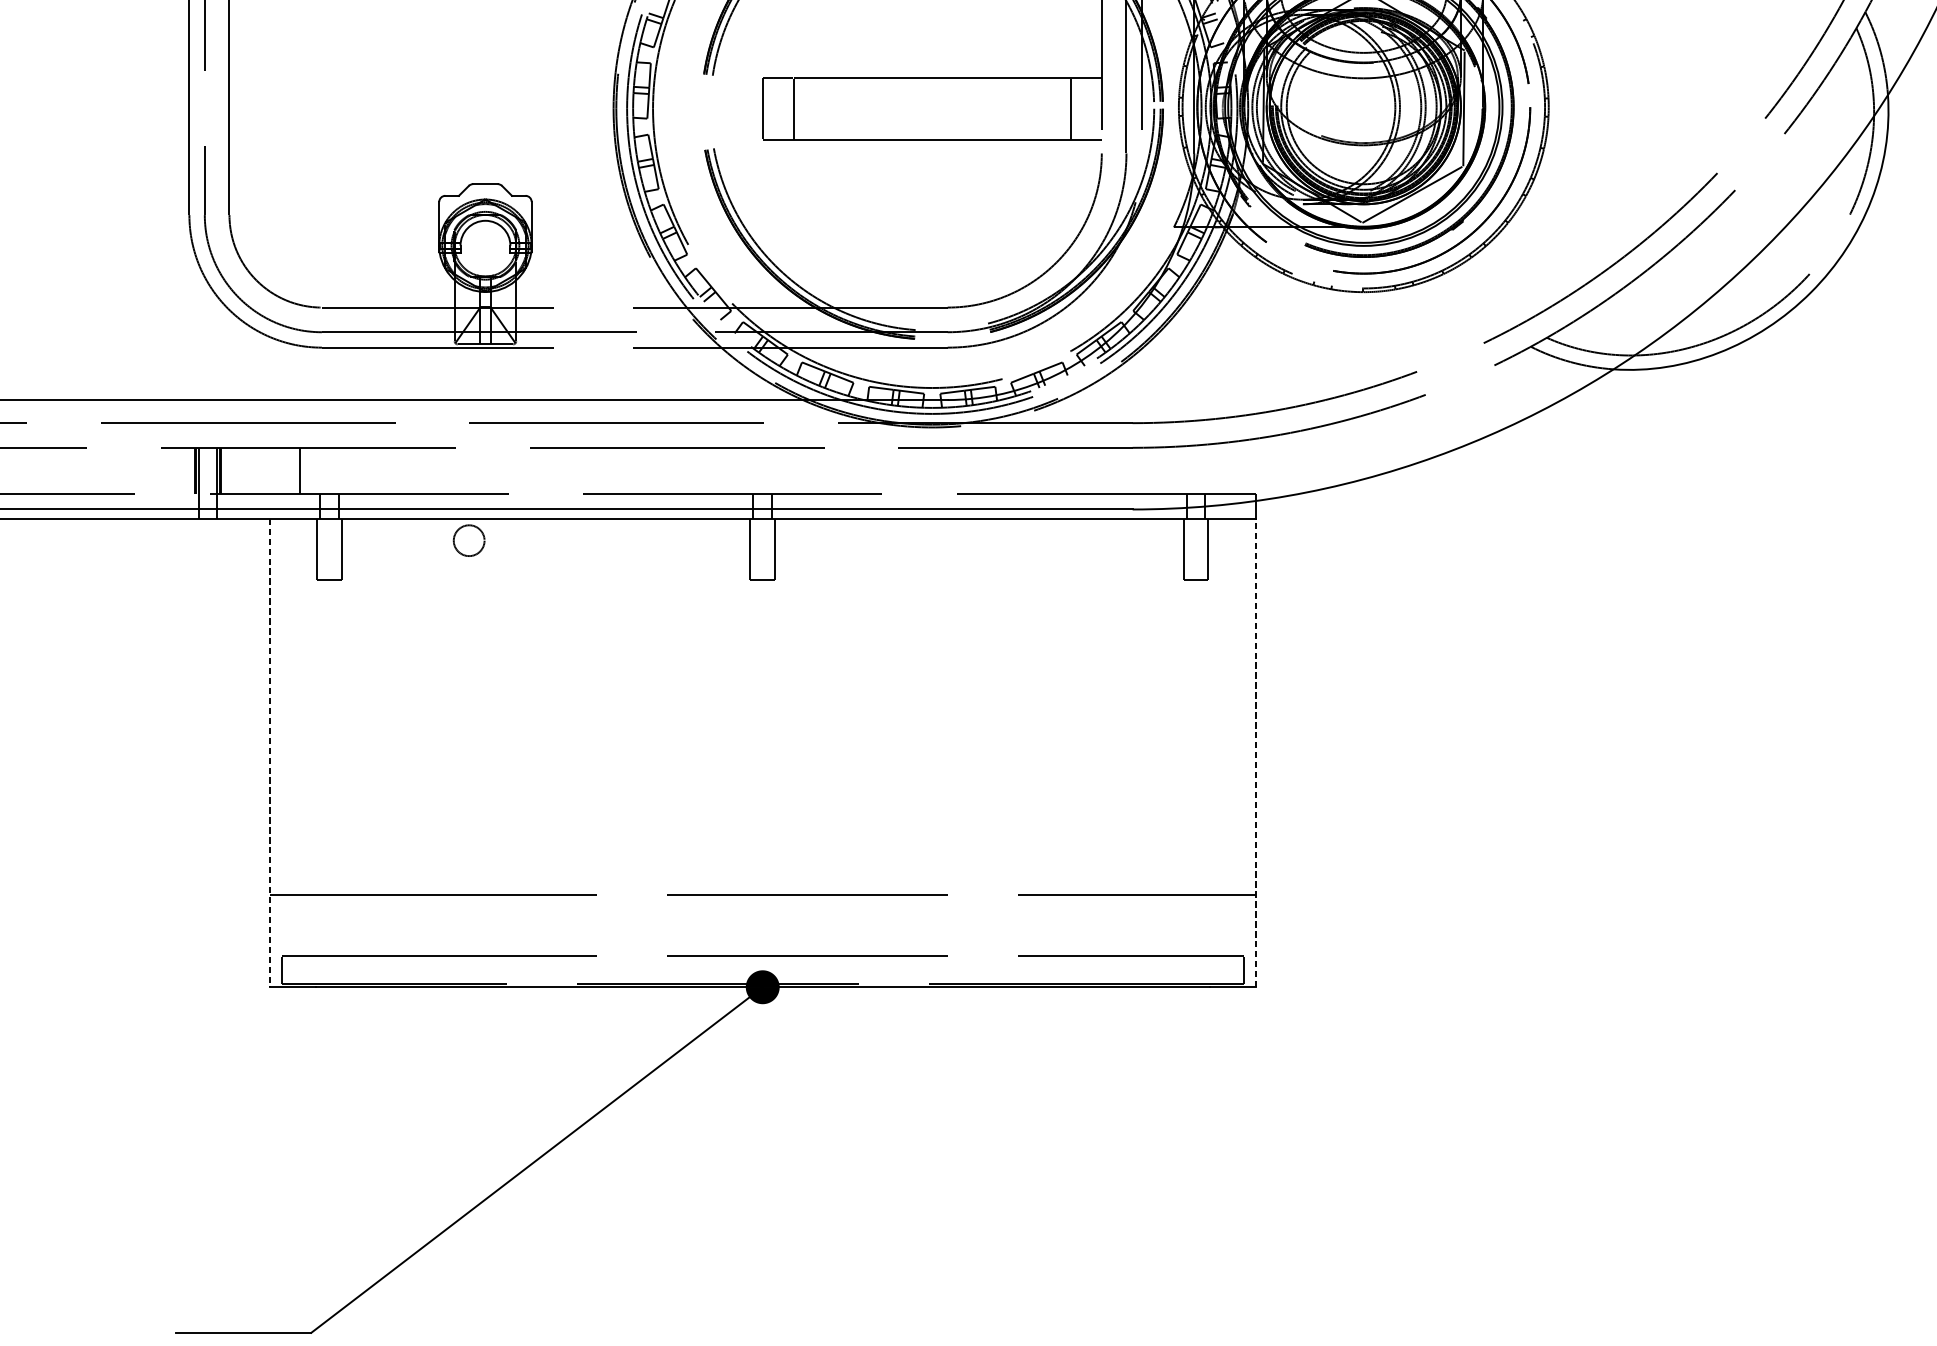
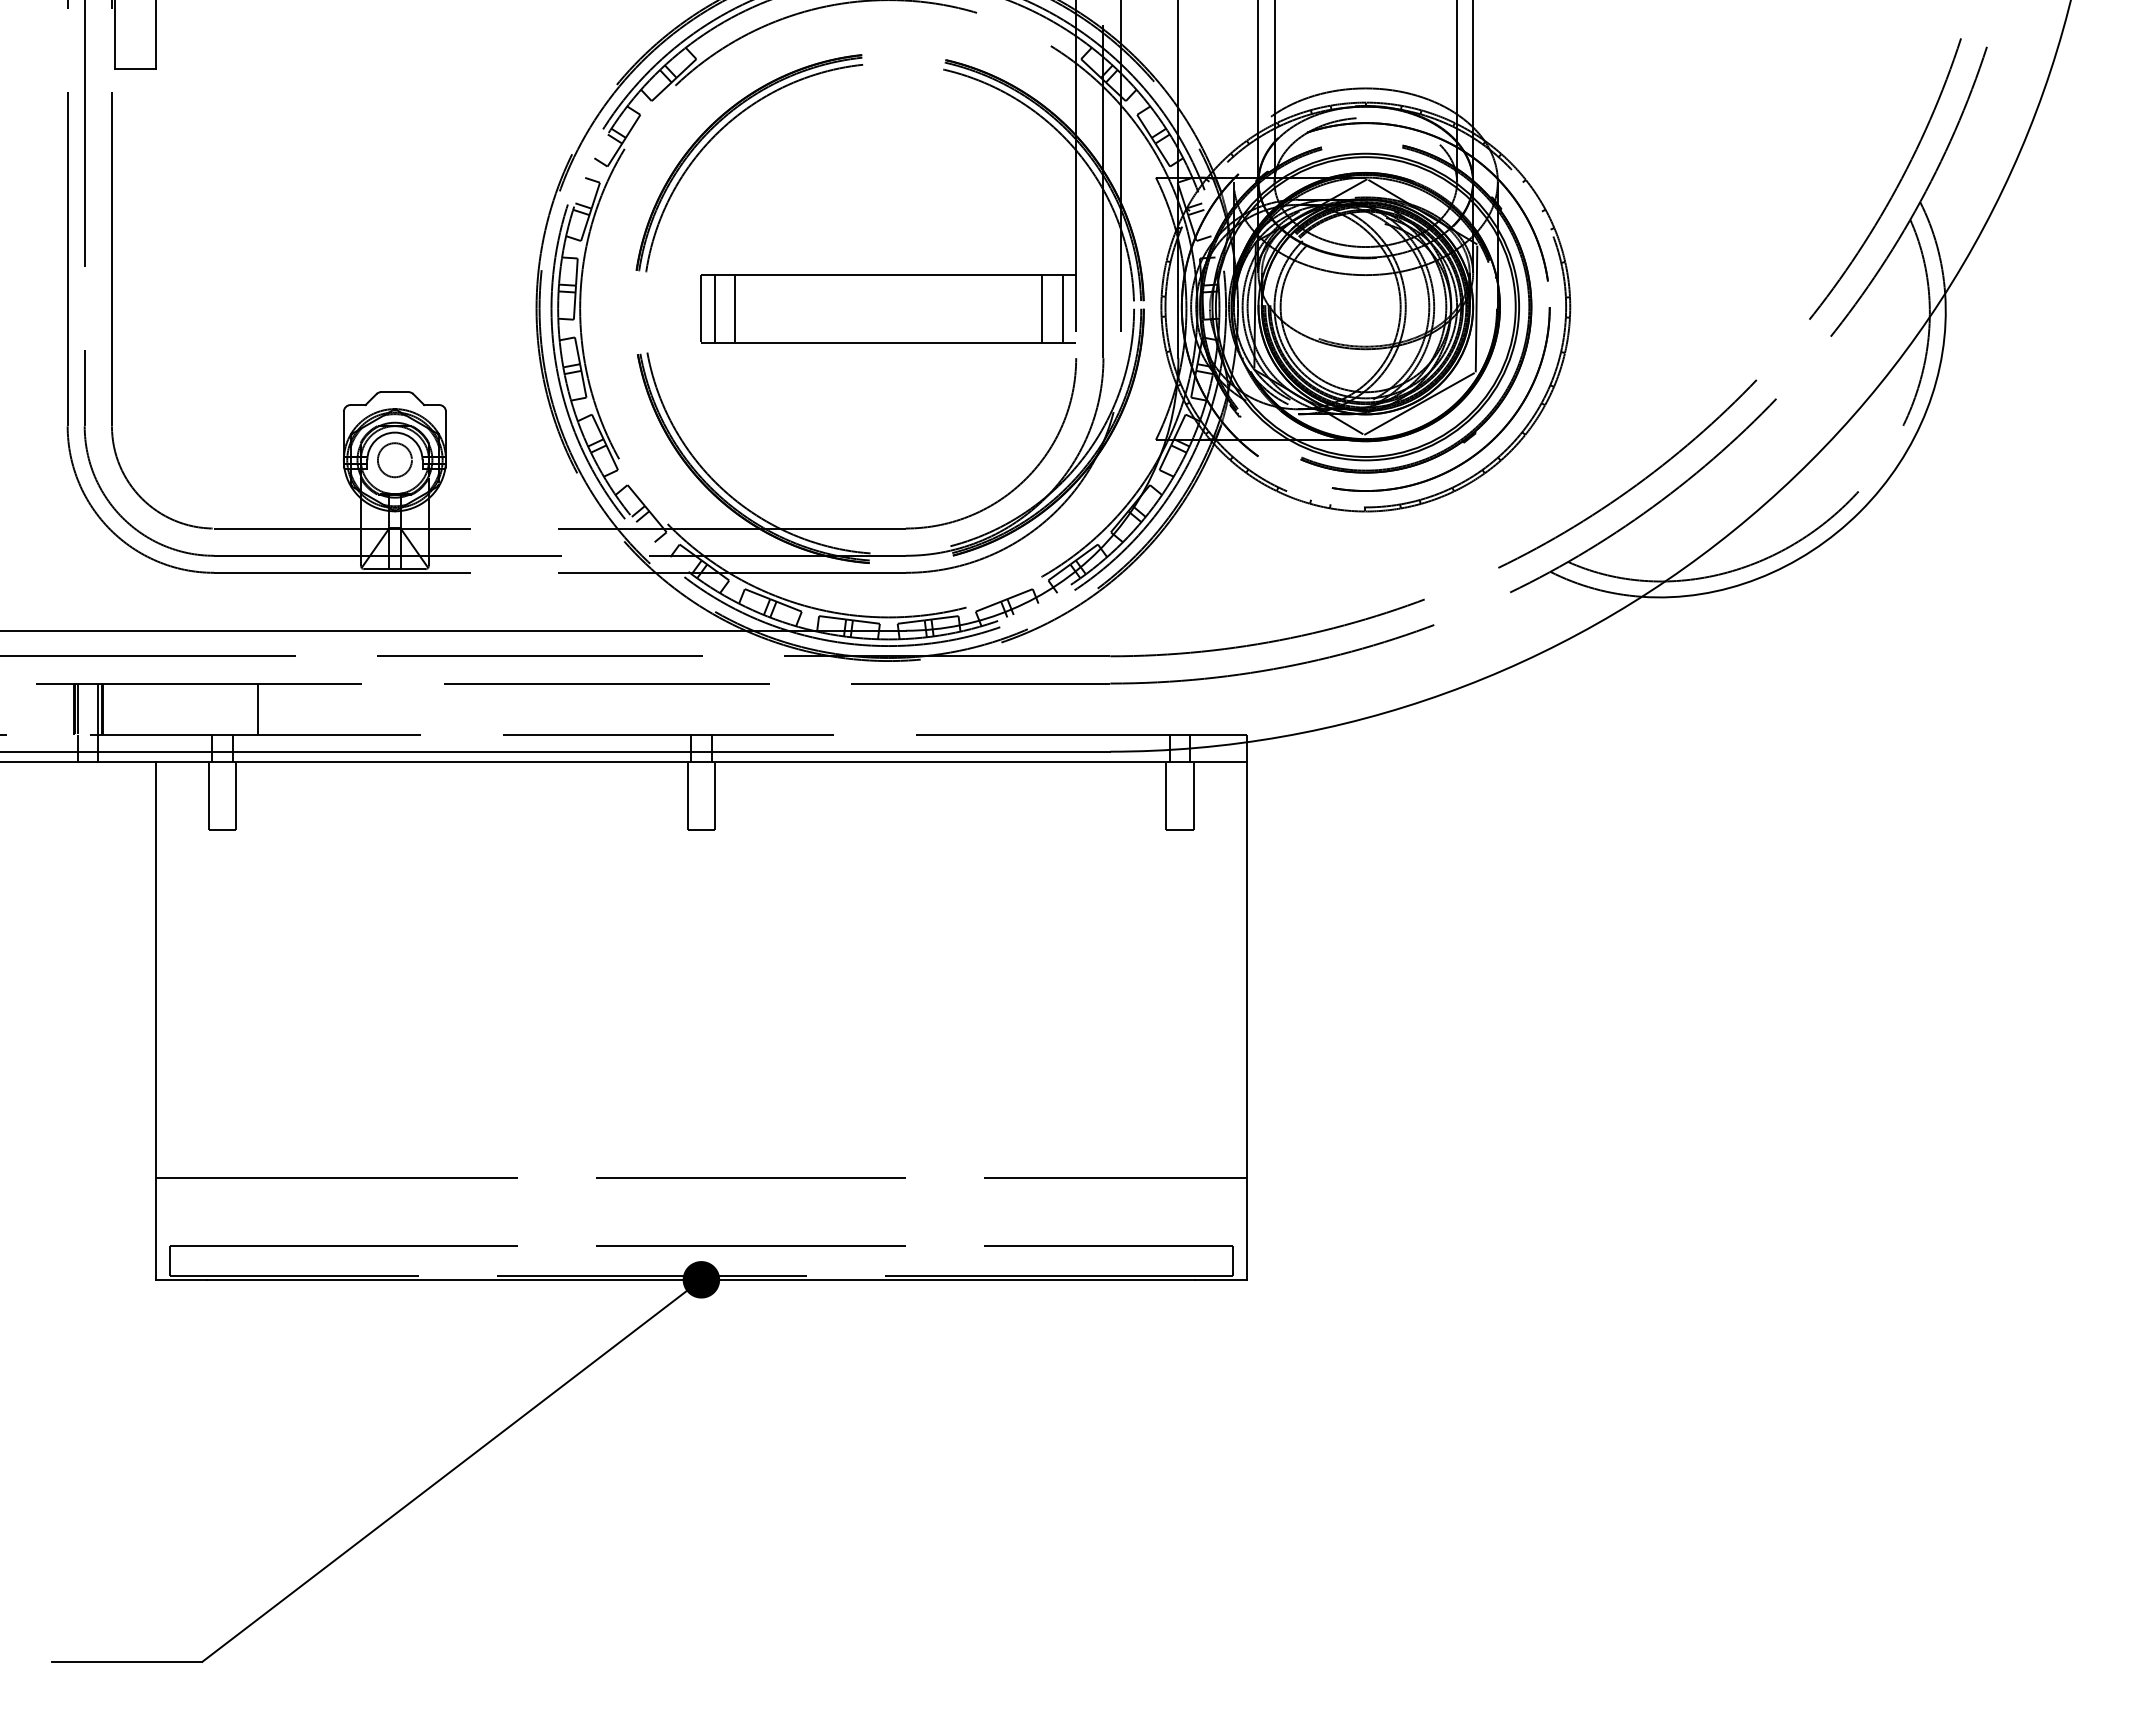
line: (775, 108) -> (715, 308), added
line: (1089, 108) -> (1062, 308), added
line: (299, 470) -> (258, 708), moved
circle: (468, 540) -> (394, 460), moved
line: (269, 752) -> (156, 1020), dashed -> solid
line: (1255, 752) -> (1246, 1020), dashed -> solid

